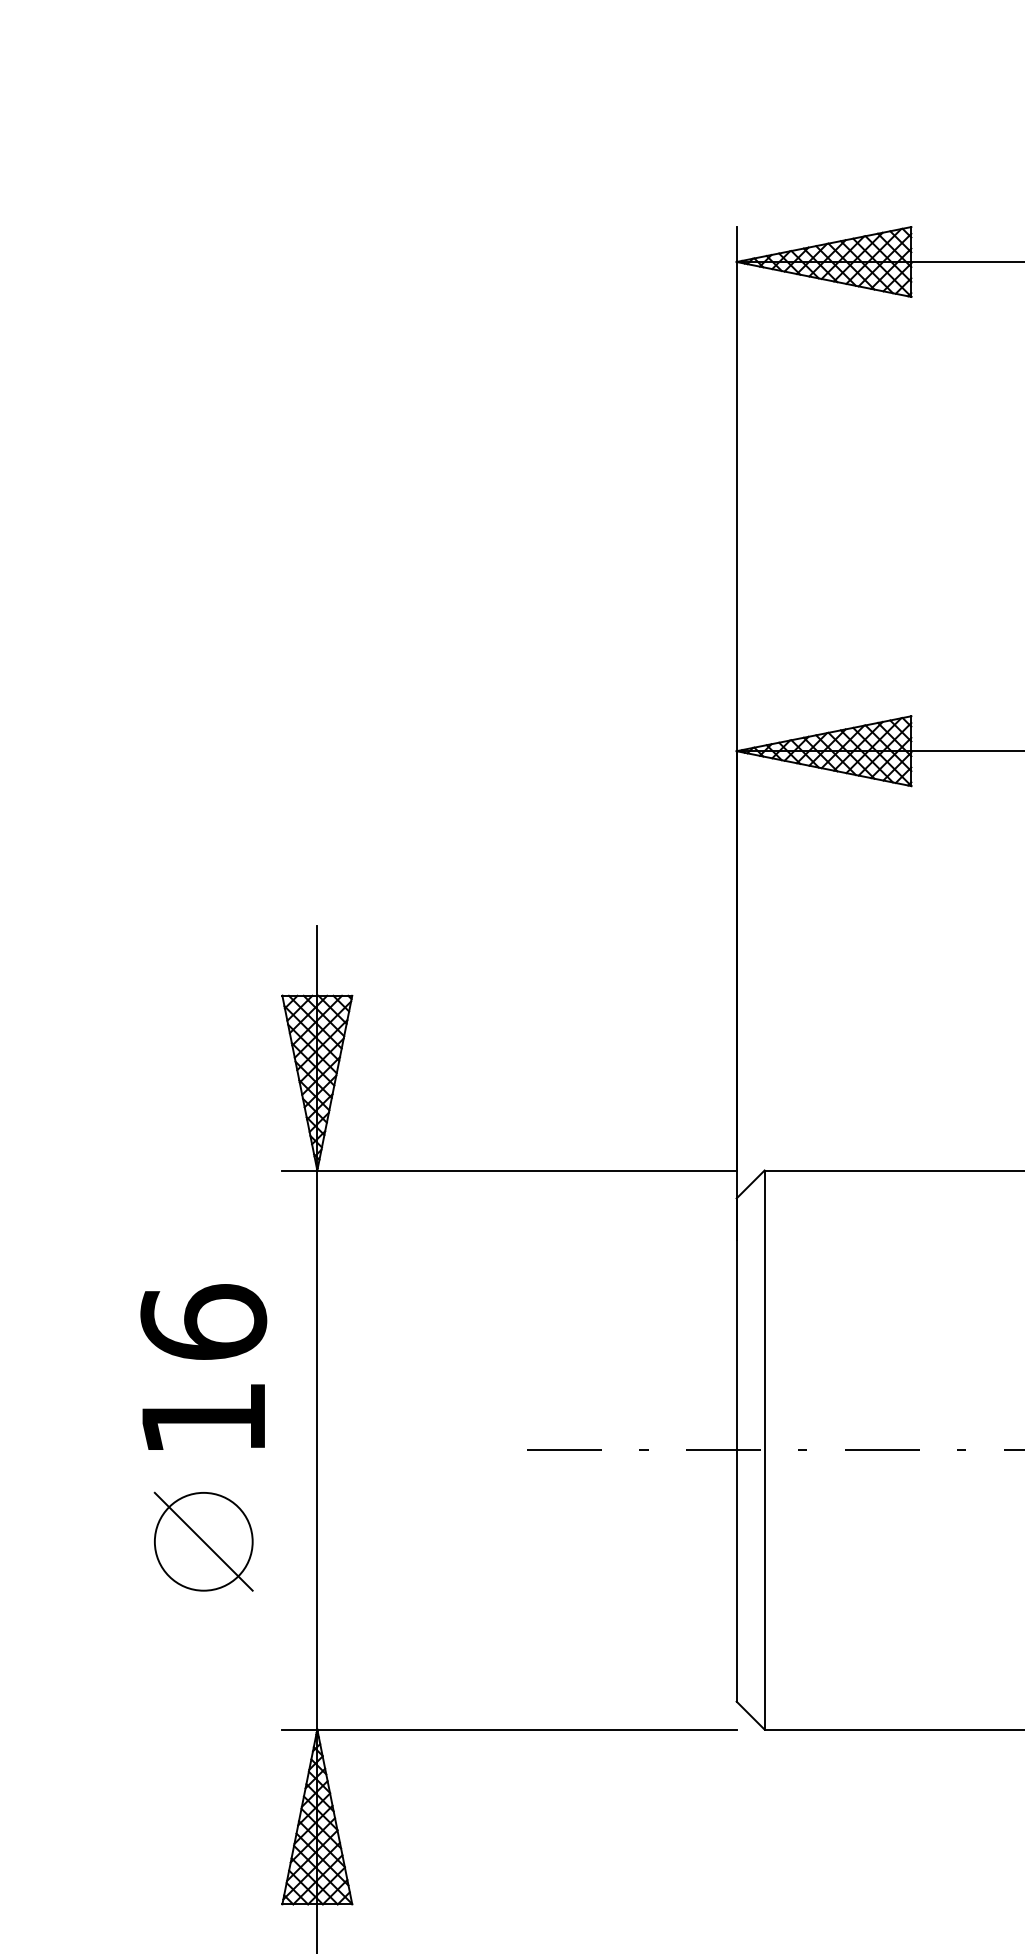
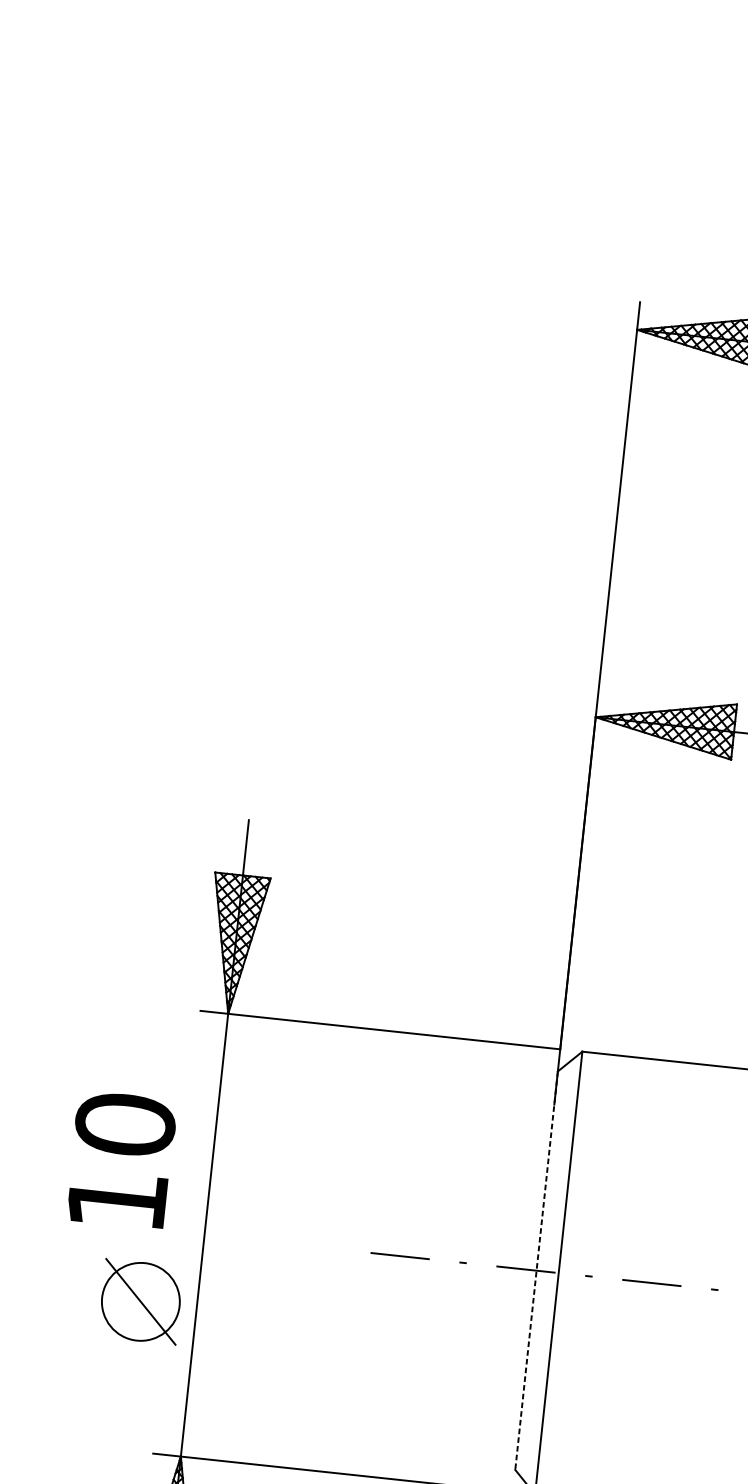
text: (203, 1322) -> (125, 1124), 16 -> 10
line: (736, 1450) -> (536, 1271), solid -> dashed
part: (203, 1541) -> (140, 1301), moved

